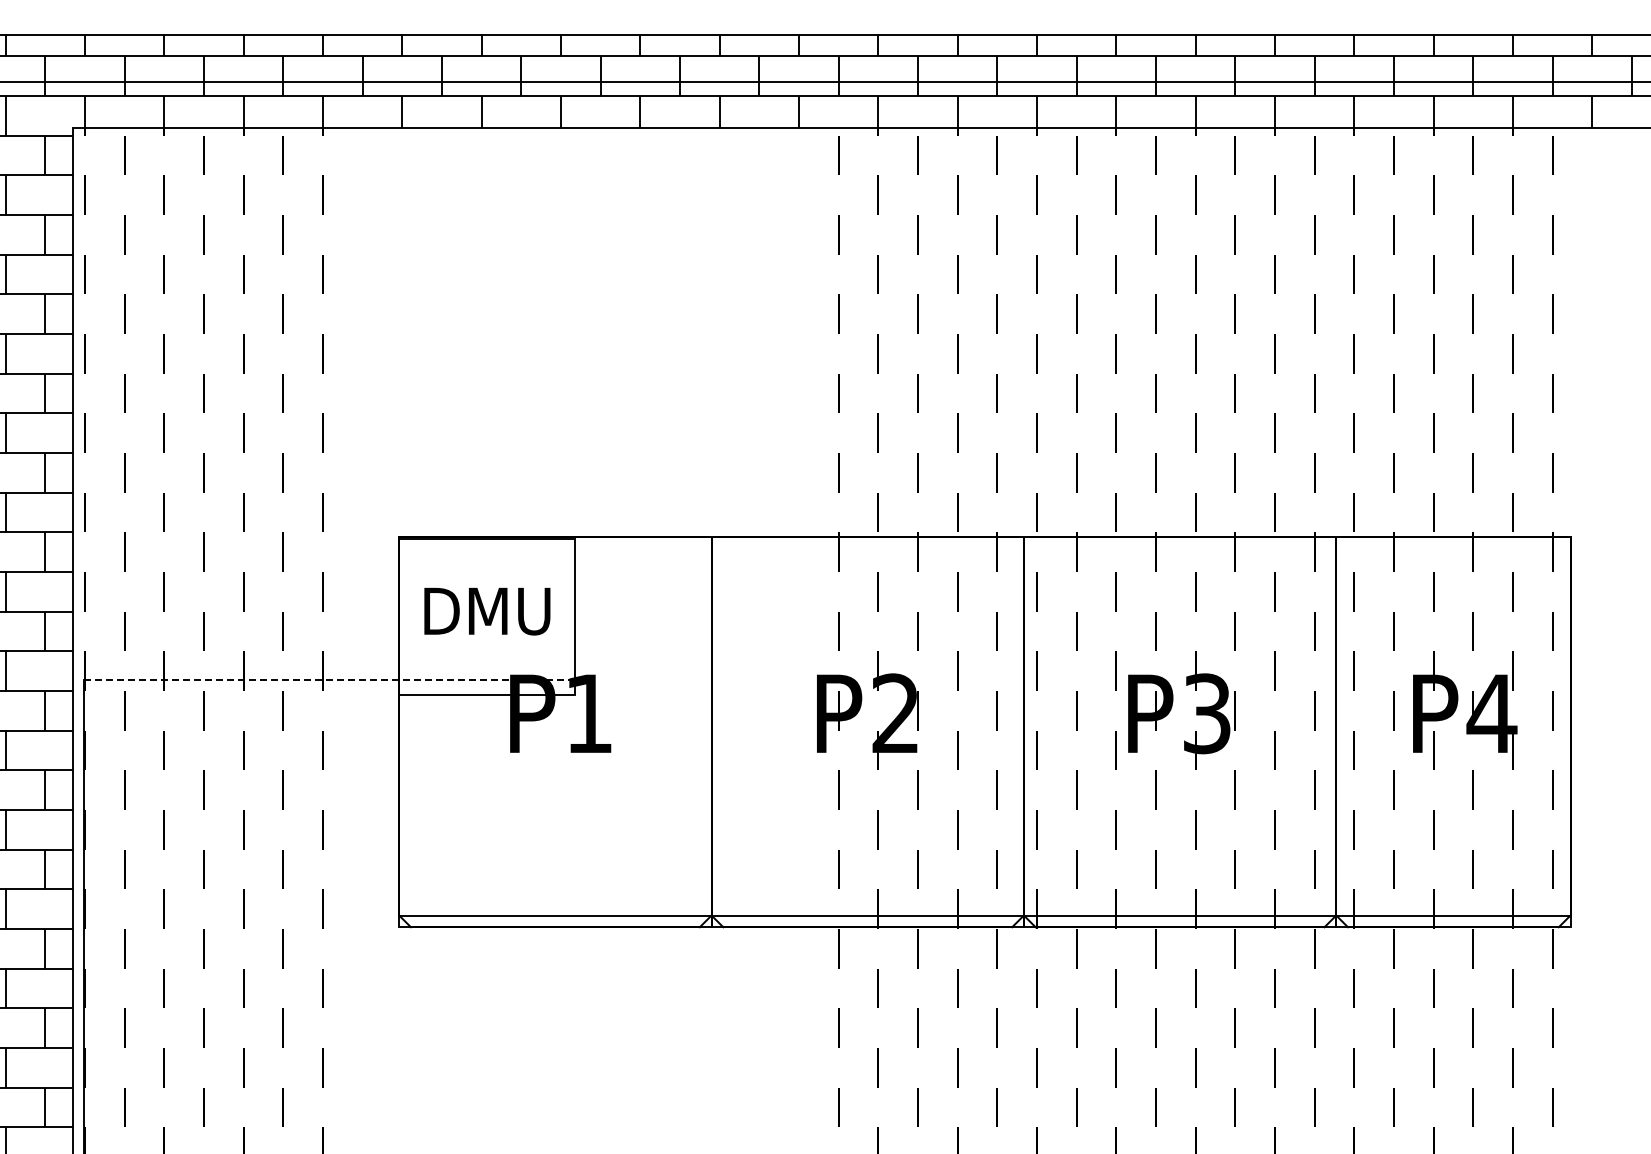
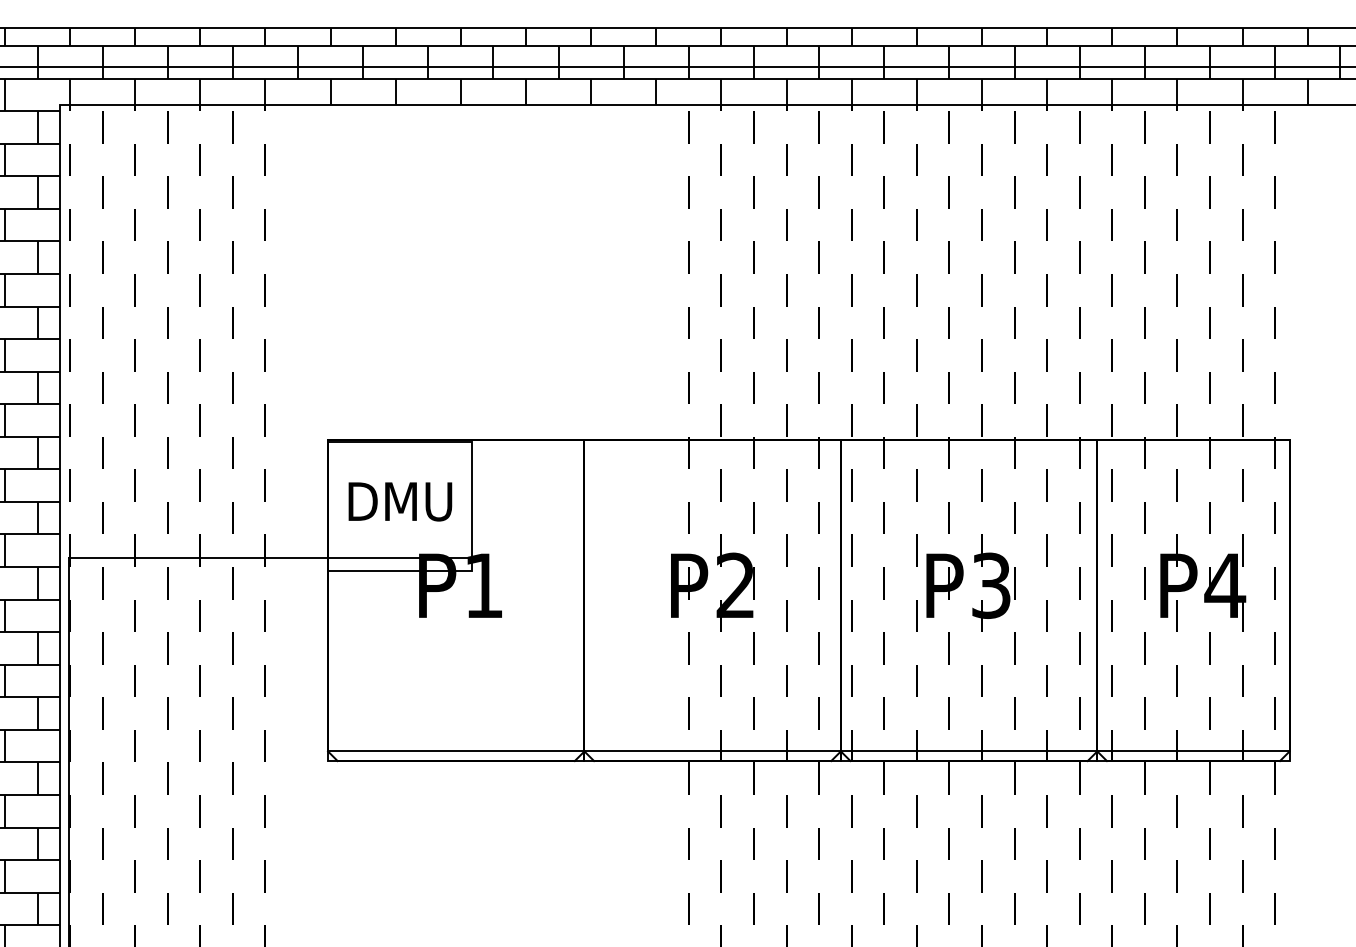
line: (329, 679) -> (270, 557), dashed -> solid

